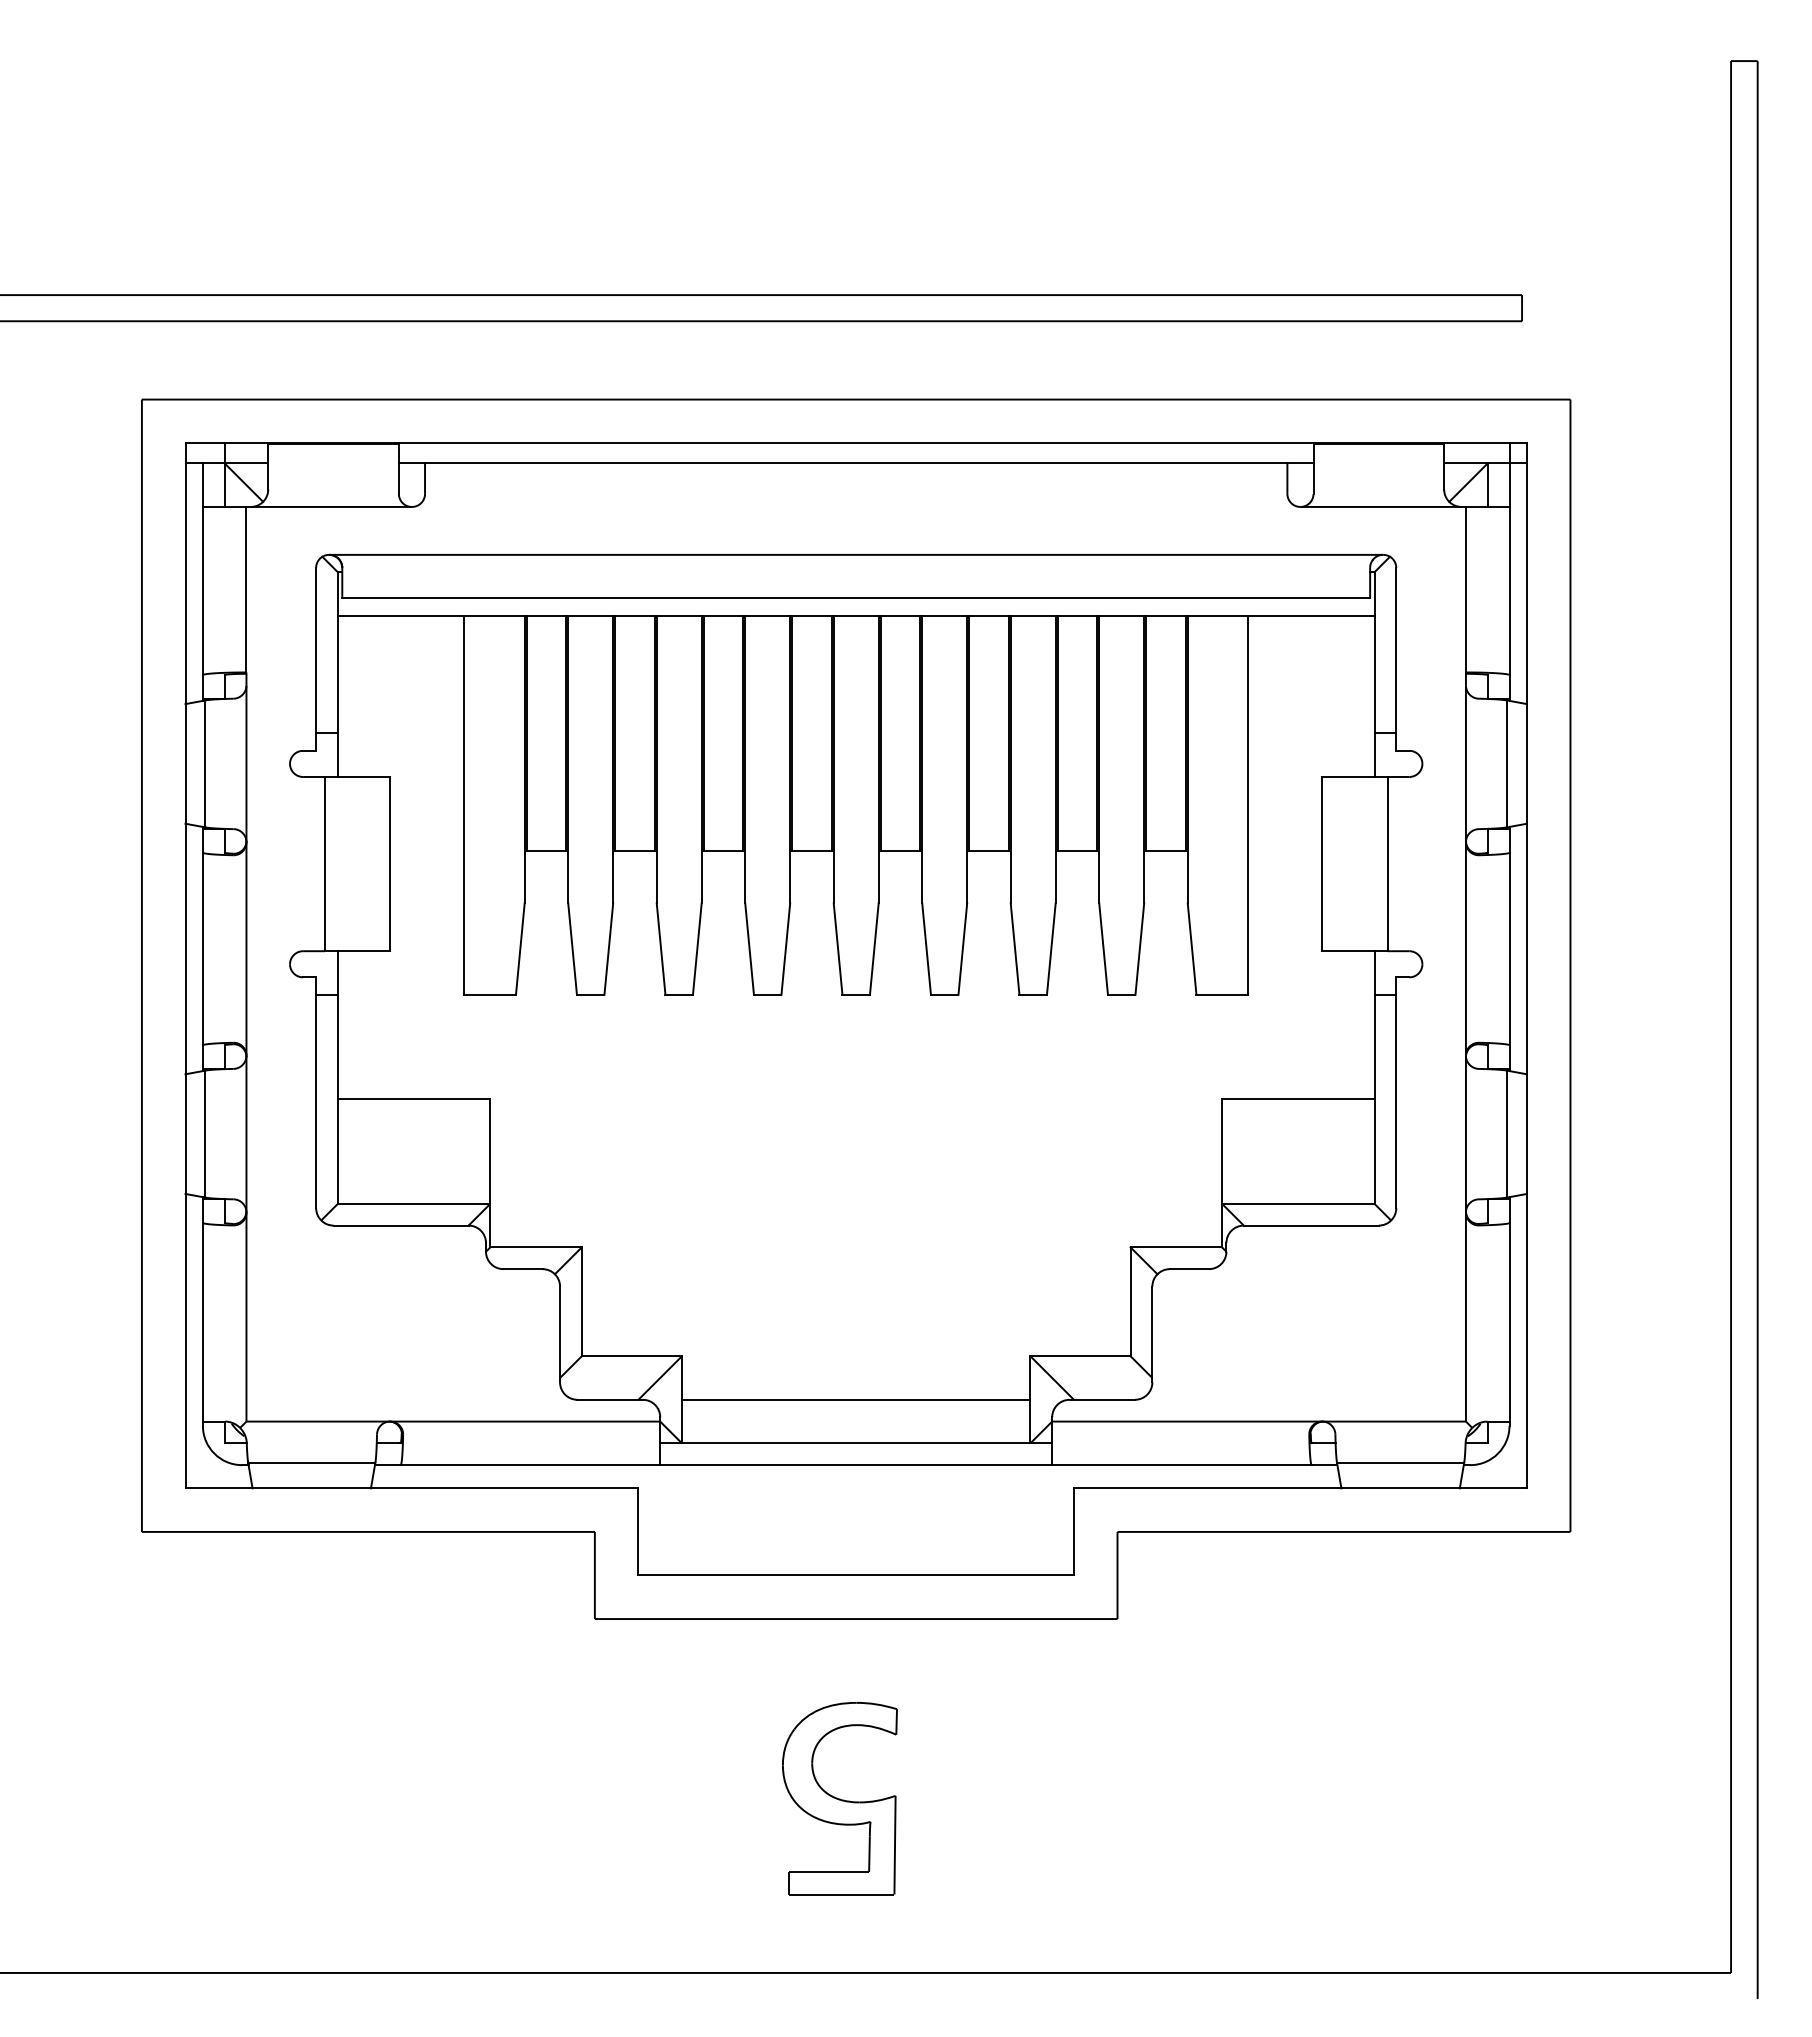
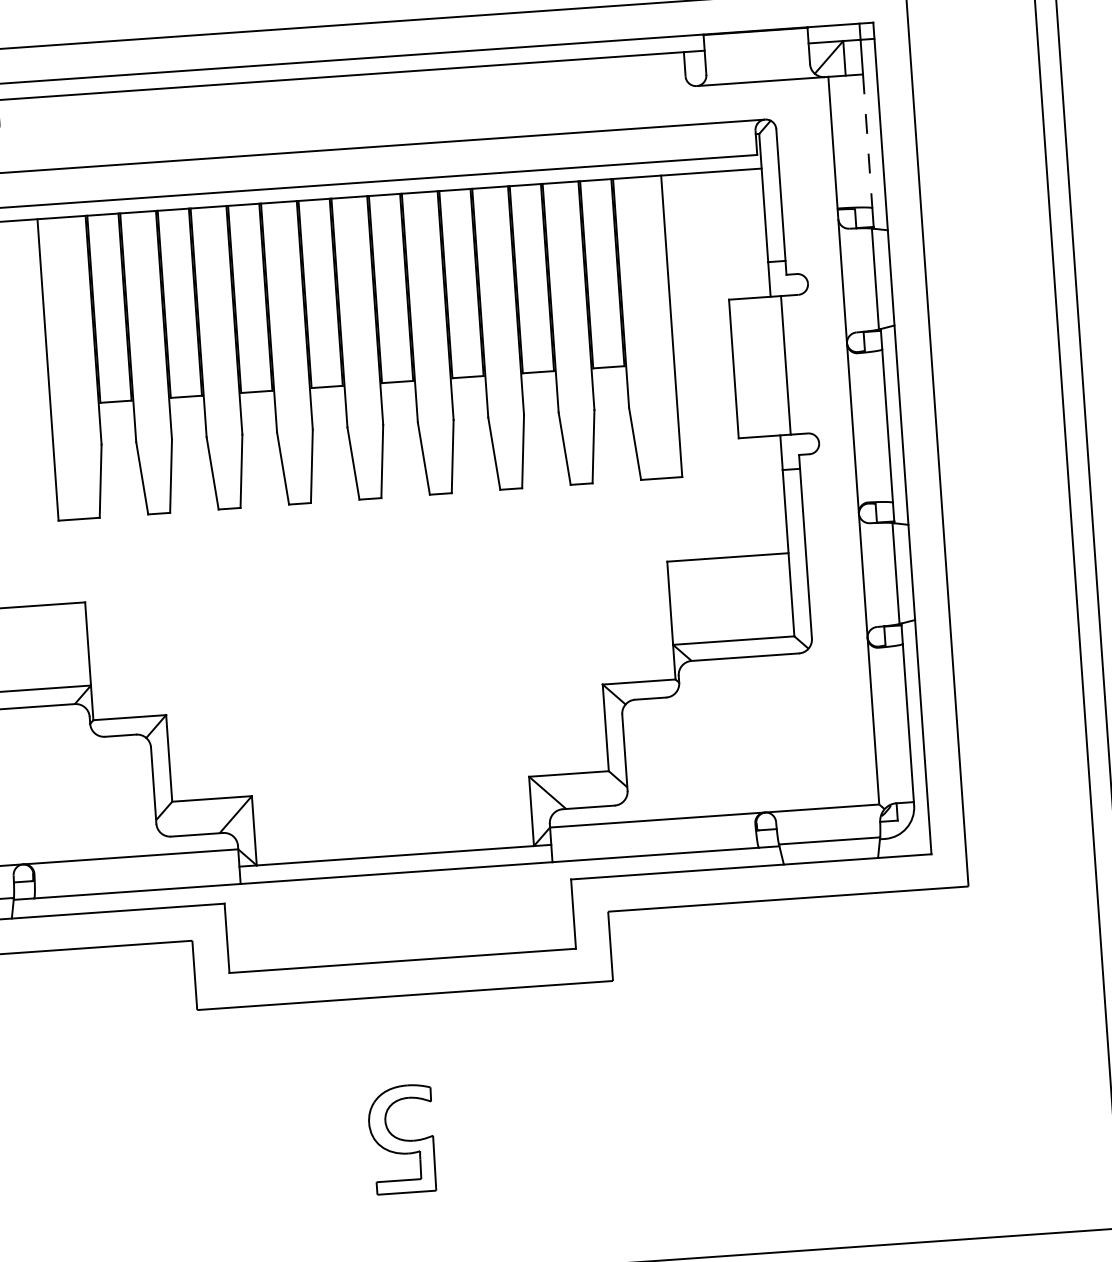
line: (1509, 591) -> (867, 141), solid -> dashed
line: (856, 1399) -> (393, 820), removed
part: (839, 1798) -> (401, 1139), size x0.7

